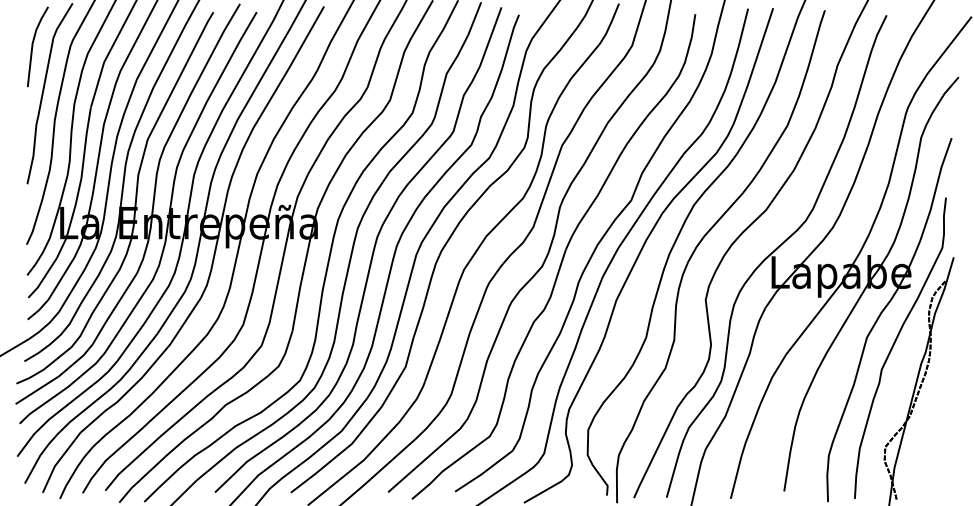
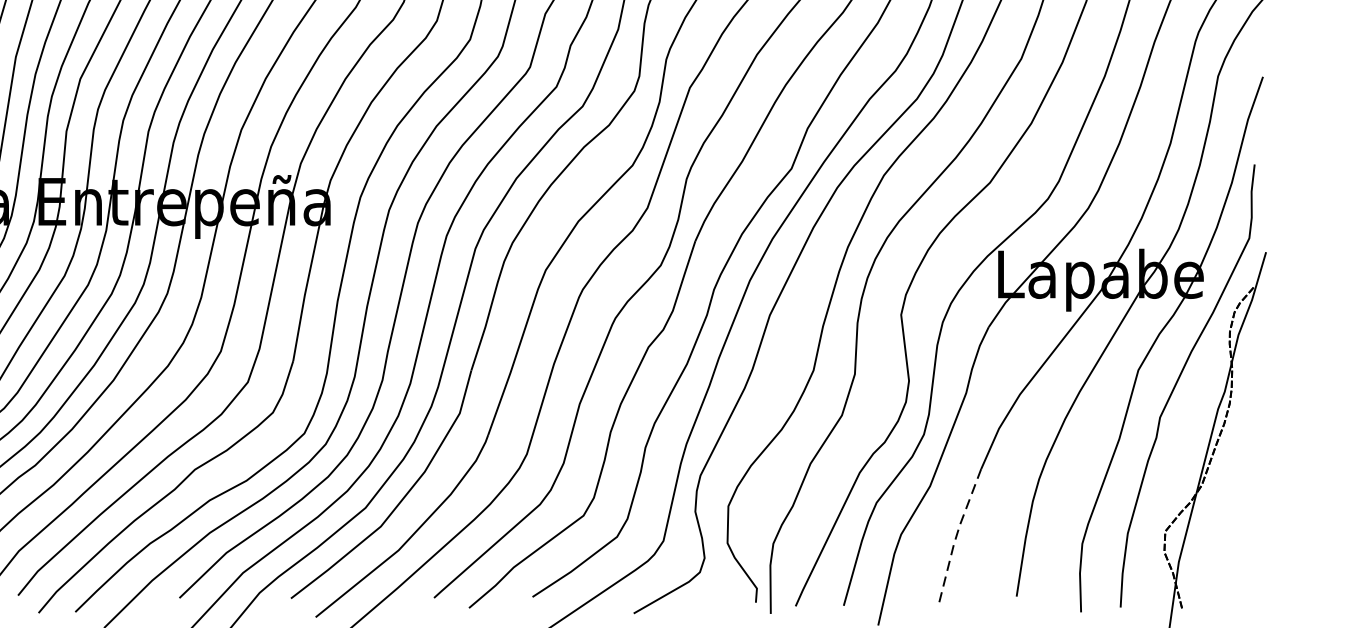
line: (743, 451) -> (956, 537), solid -> dashed

